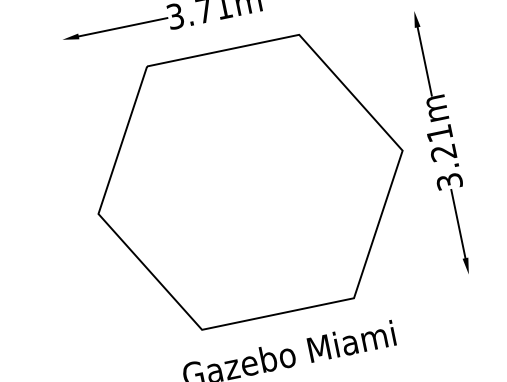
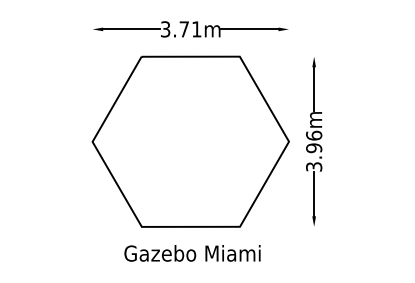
text: (441, 142) -> (314, 141), 3.21m -> 3.96m

